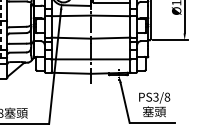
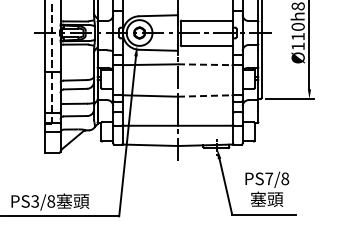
line: (110, 15) -> (205, 64), solid -> dashed
line: (110, 37) -> (205, 95), solid -> dashed
text: (156, 96) -> (269, 178), PS3/8 -> PS7/8

